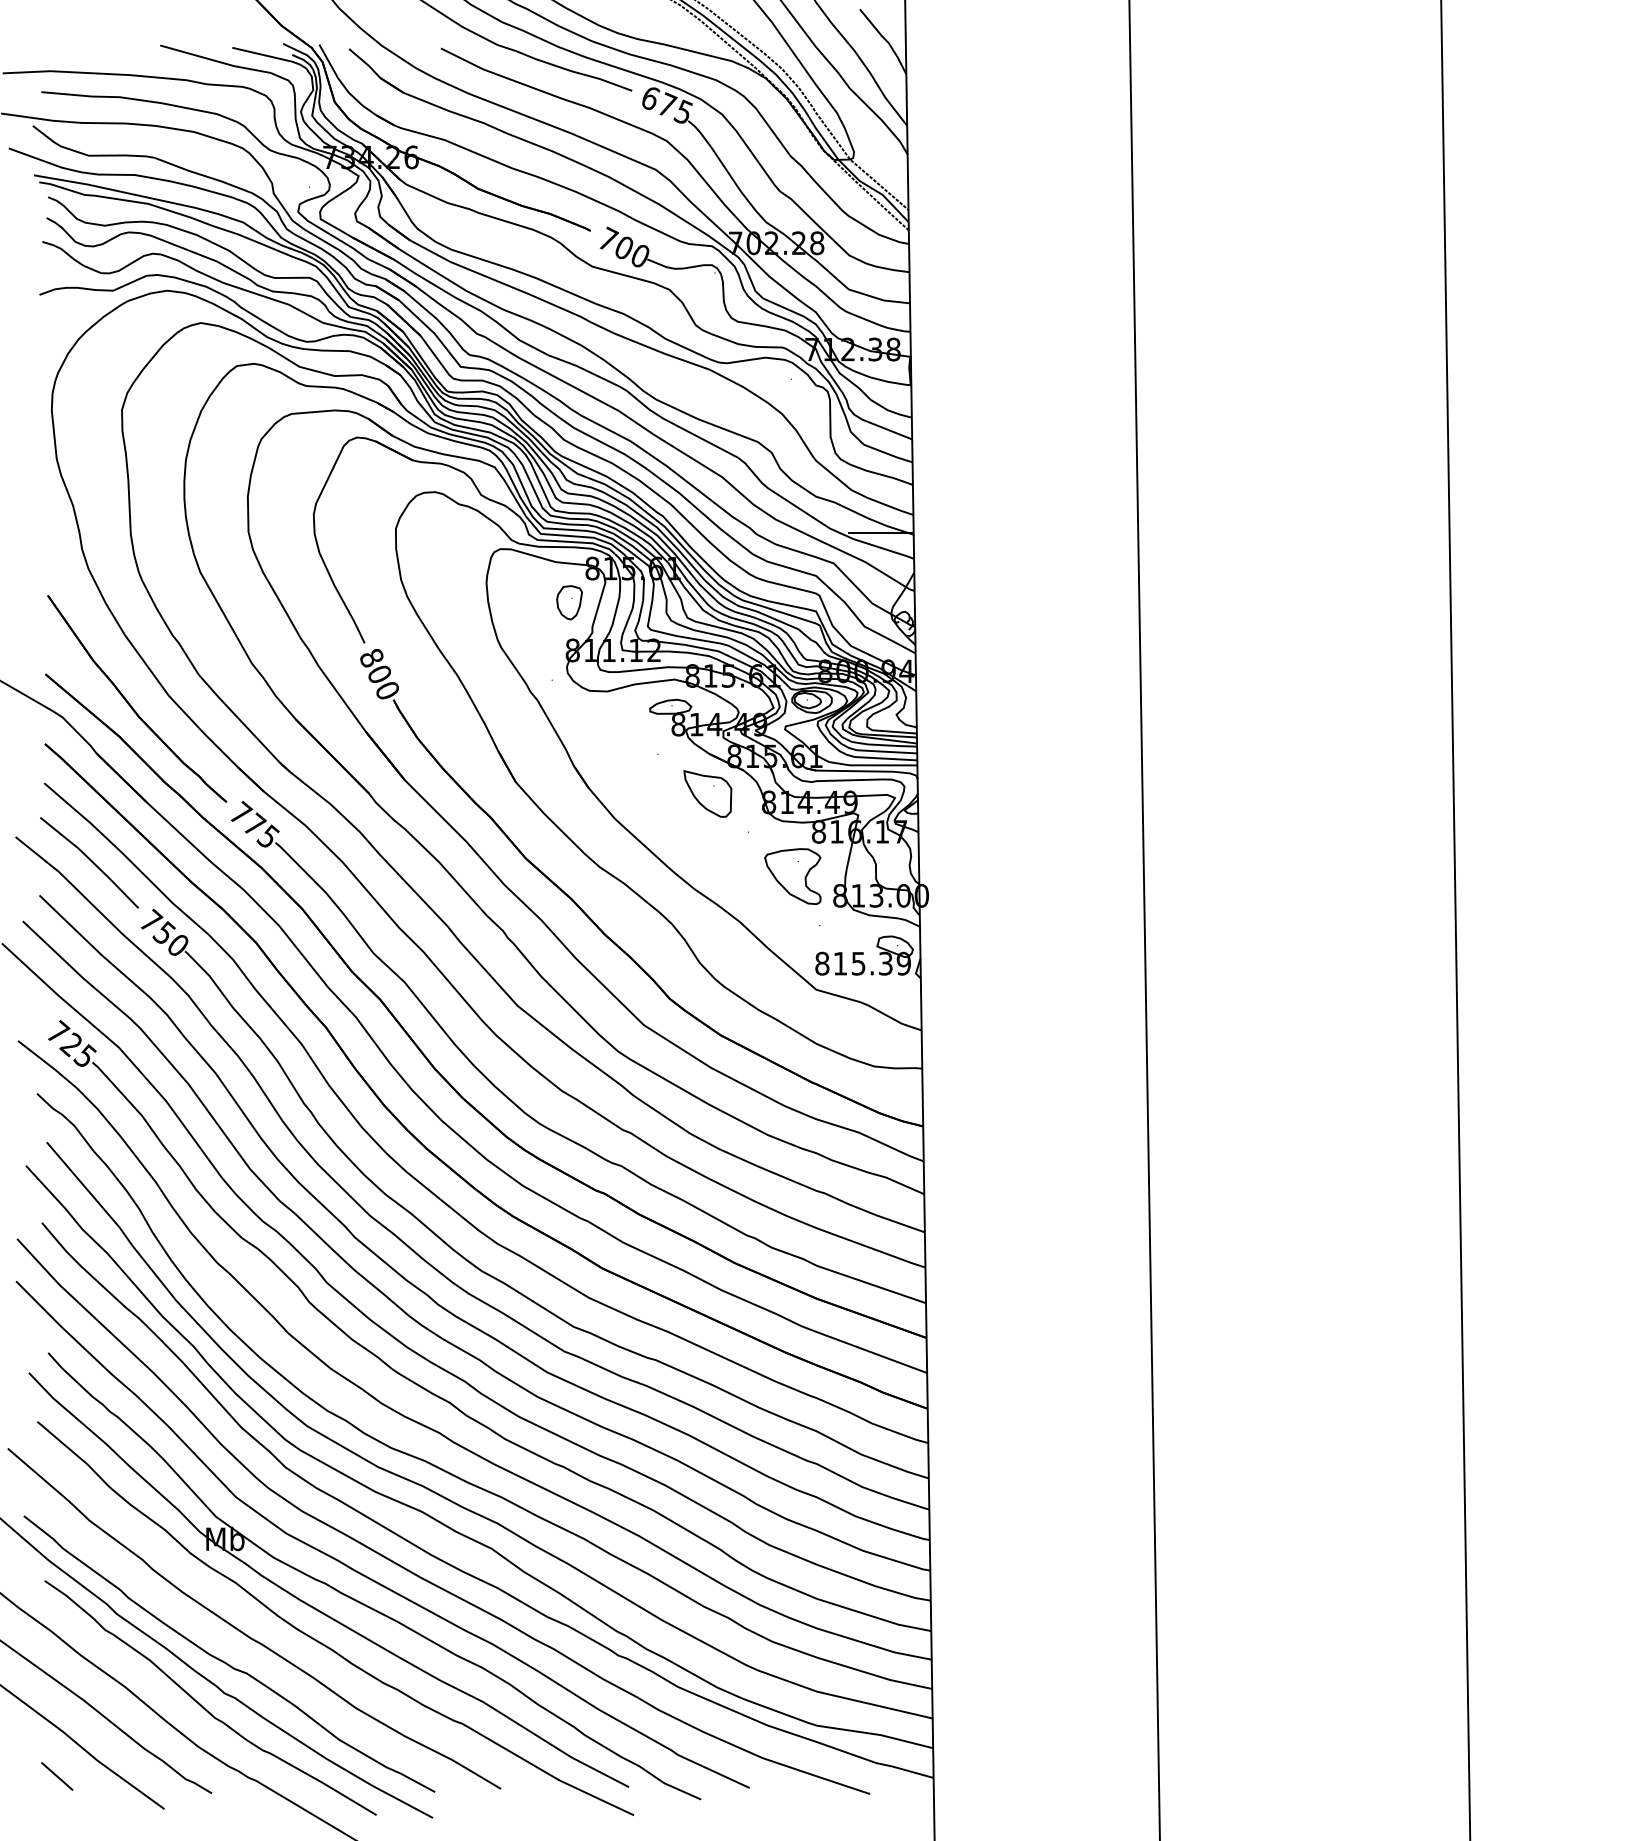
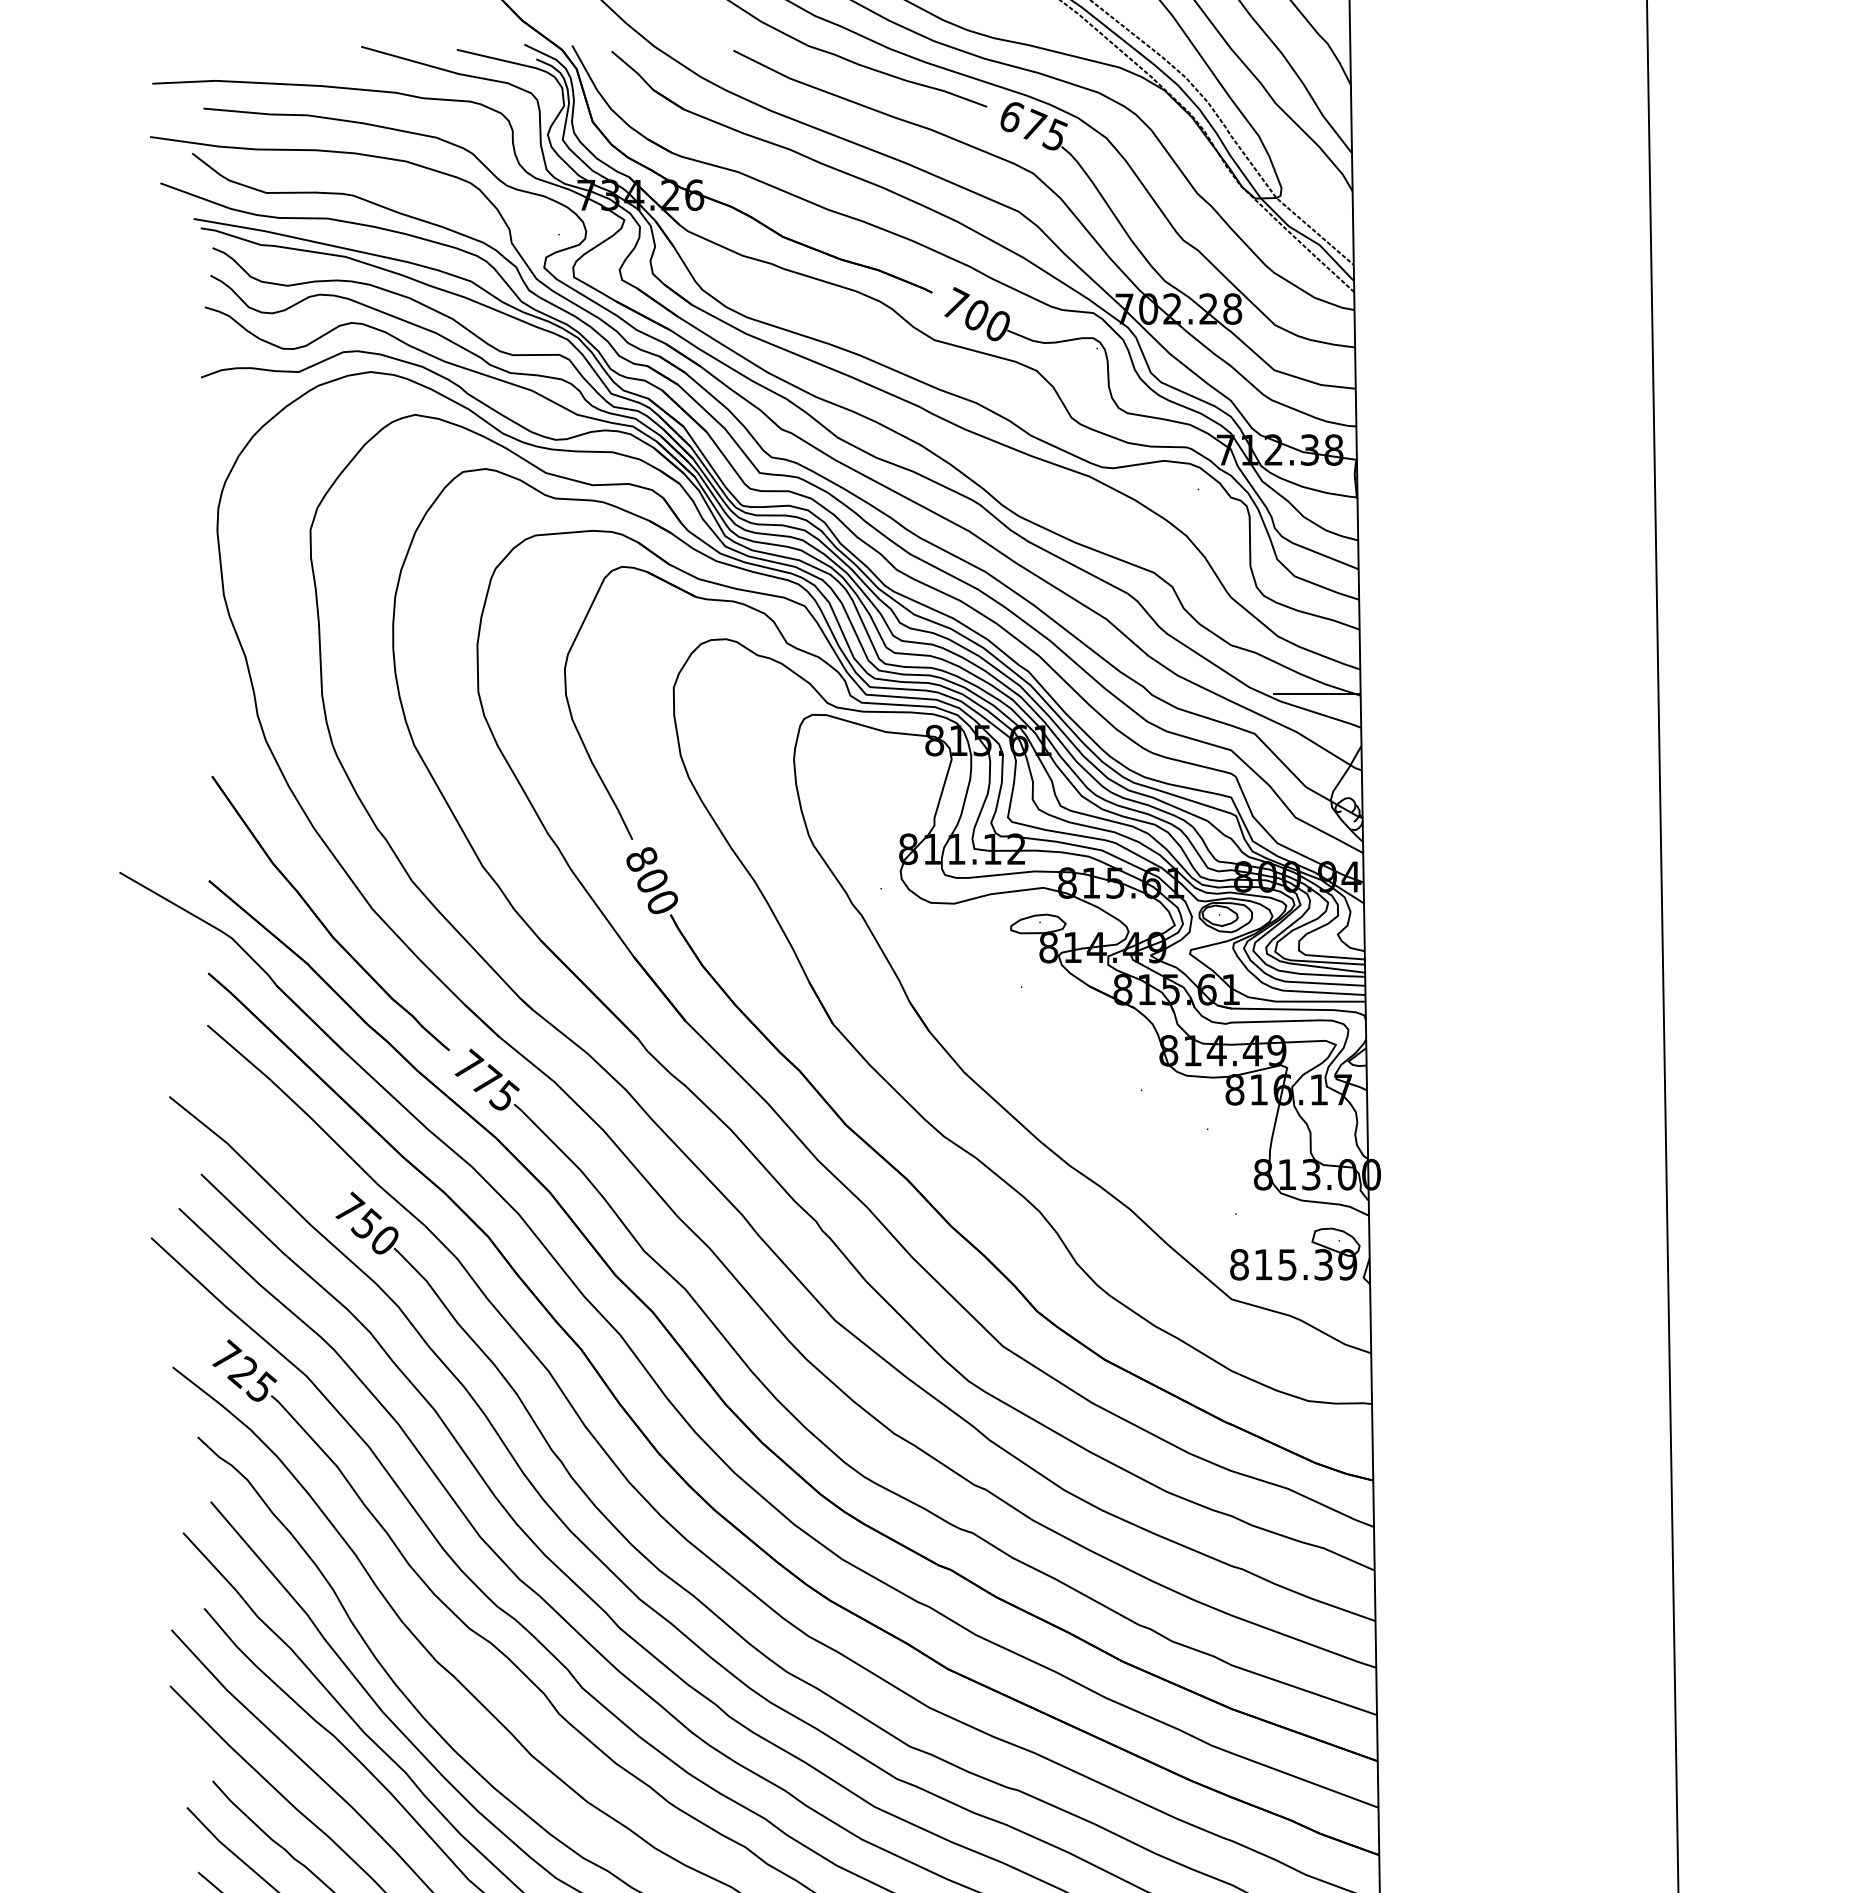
part: (569, 602) -> (904, 785), removed
part: (707, 793) -> (1087, 1038), removed
line: (90, 861) -> (268, 1129), removed
part: (792, 876) -> (1199, 1149), removed

